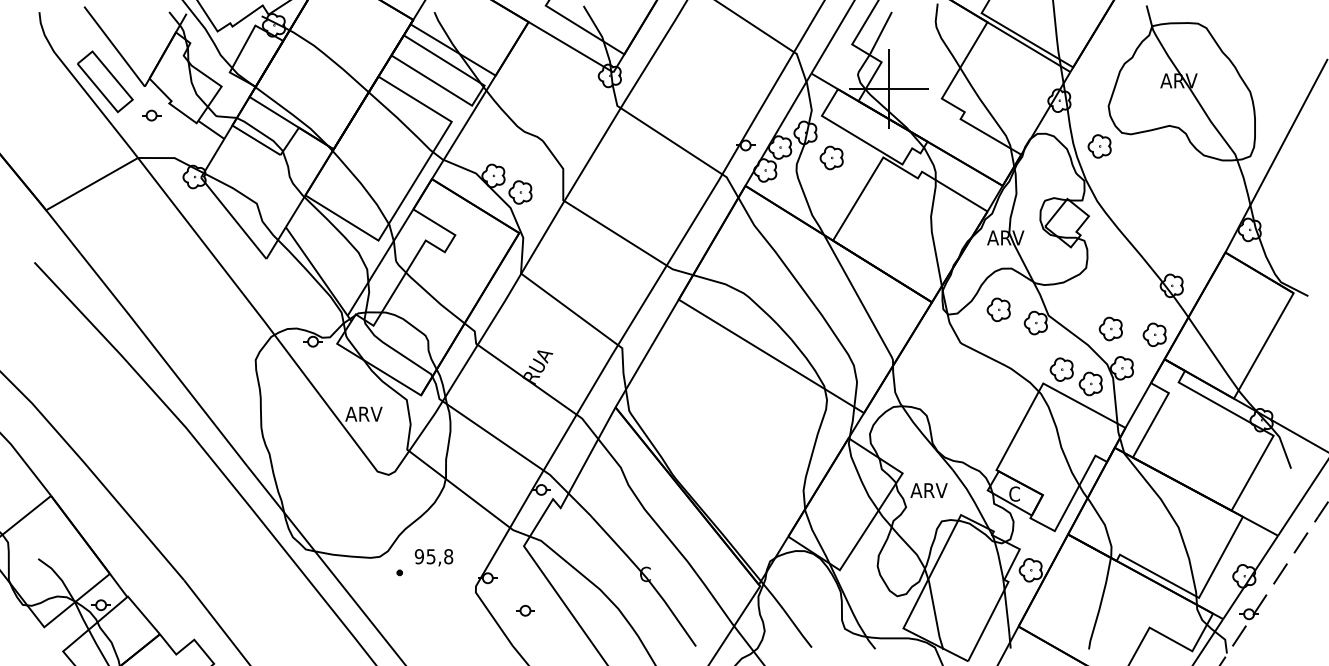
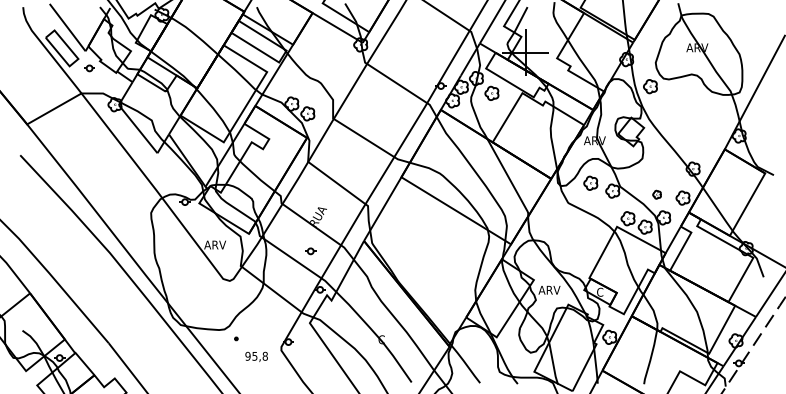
part: (1109, 328) -> (656, 194), size x0.6
text: (433, 556) -> (256, 356), moved
part: (525, 611) -> (310, 251), moved

